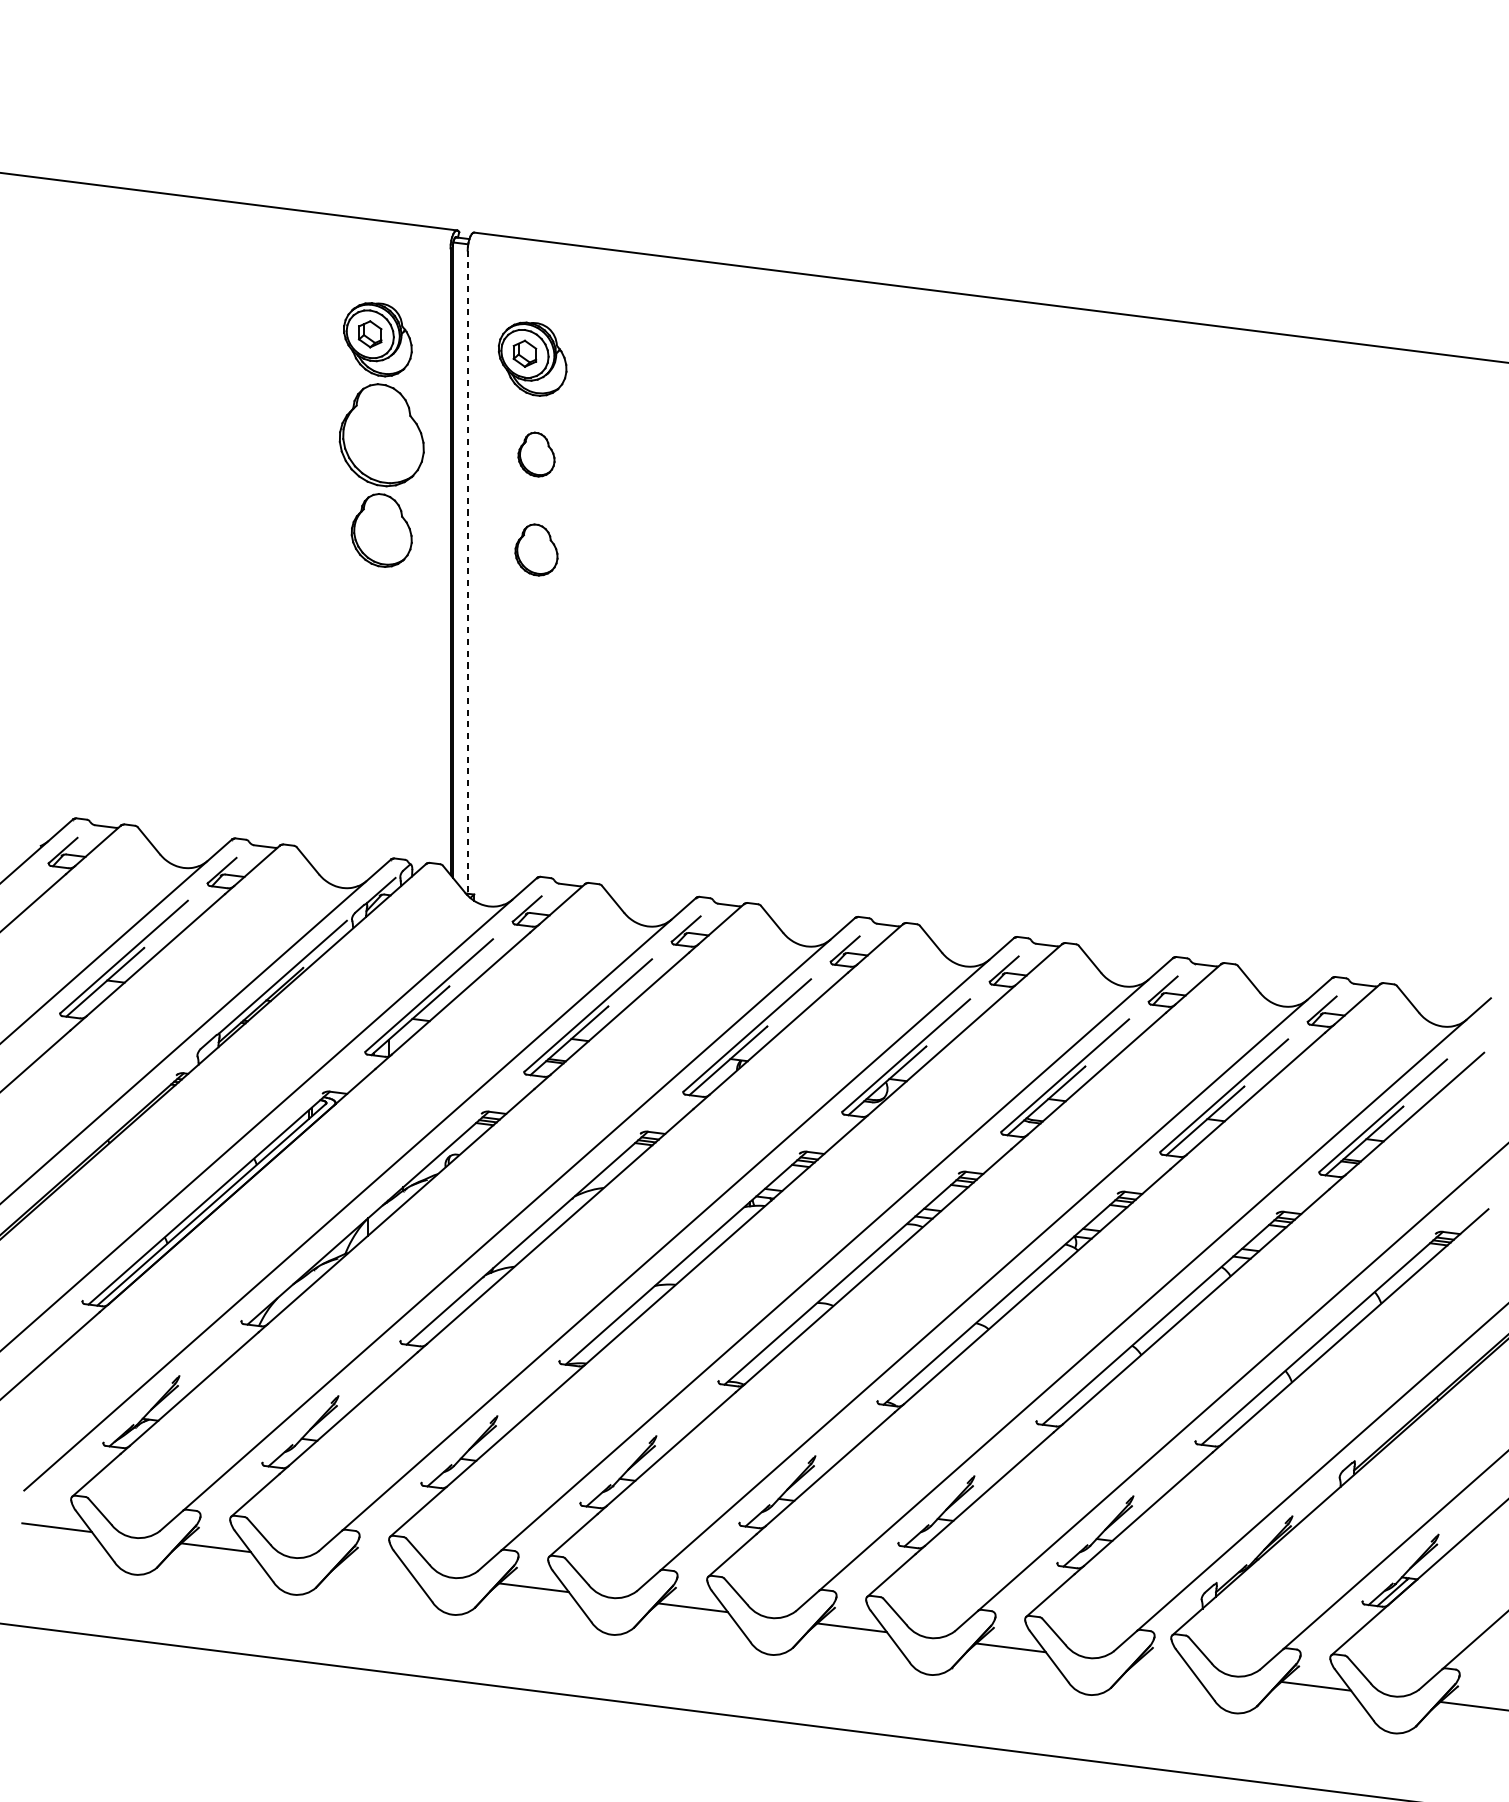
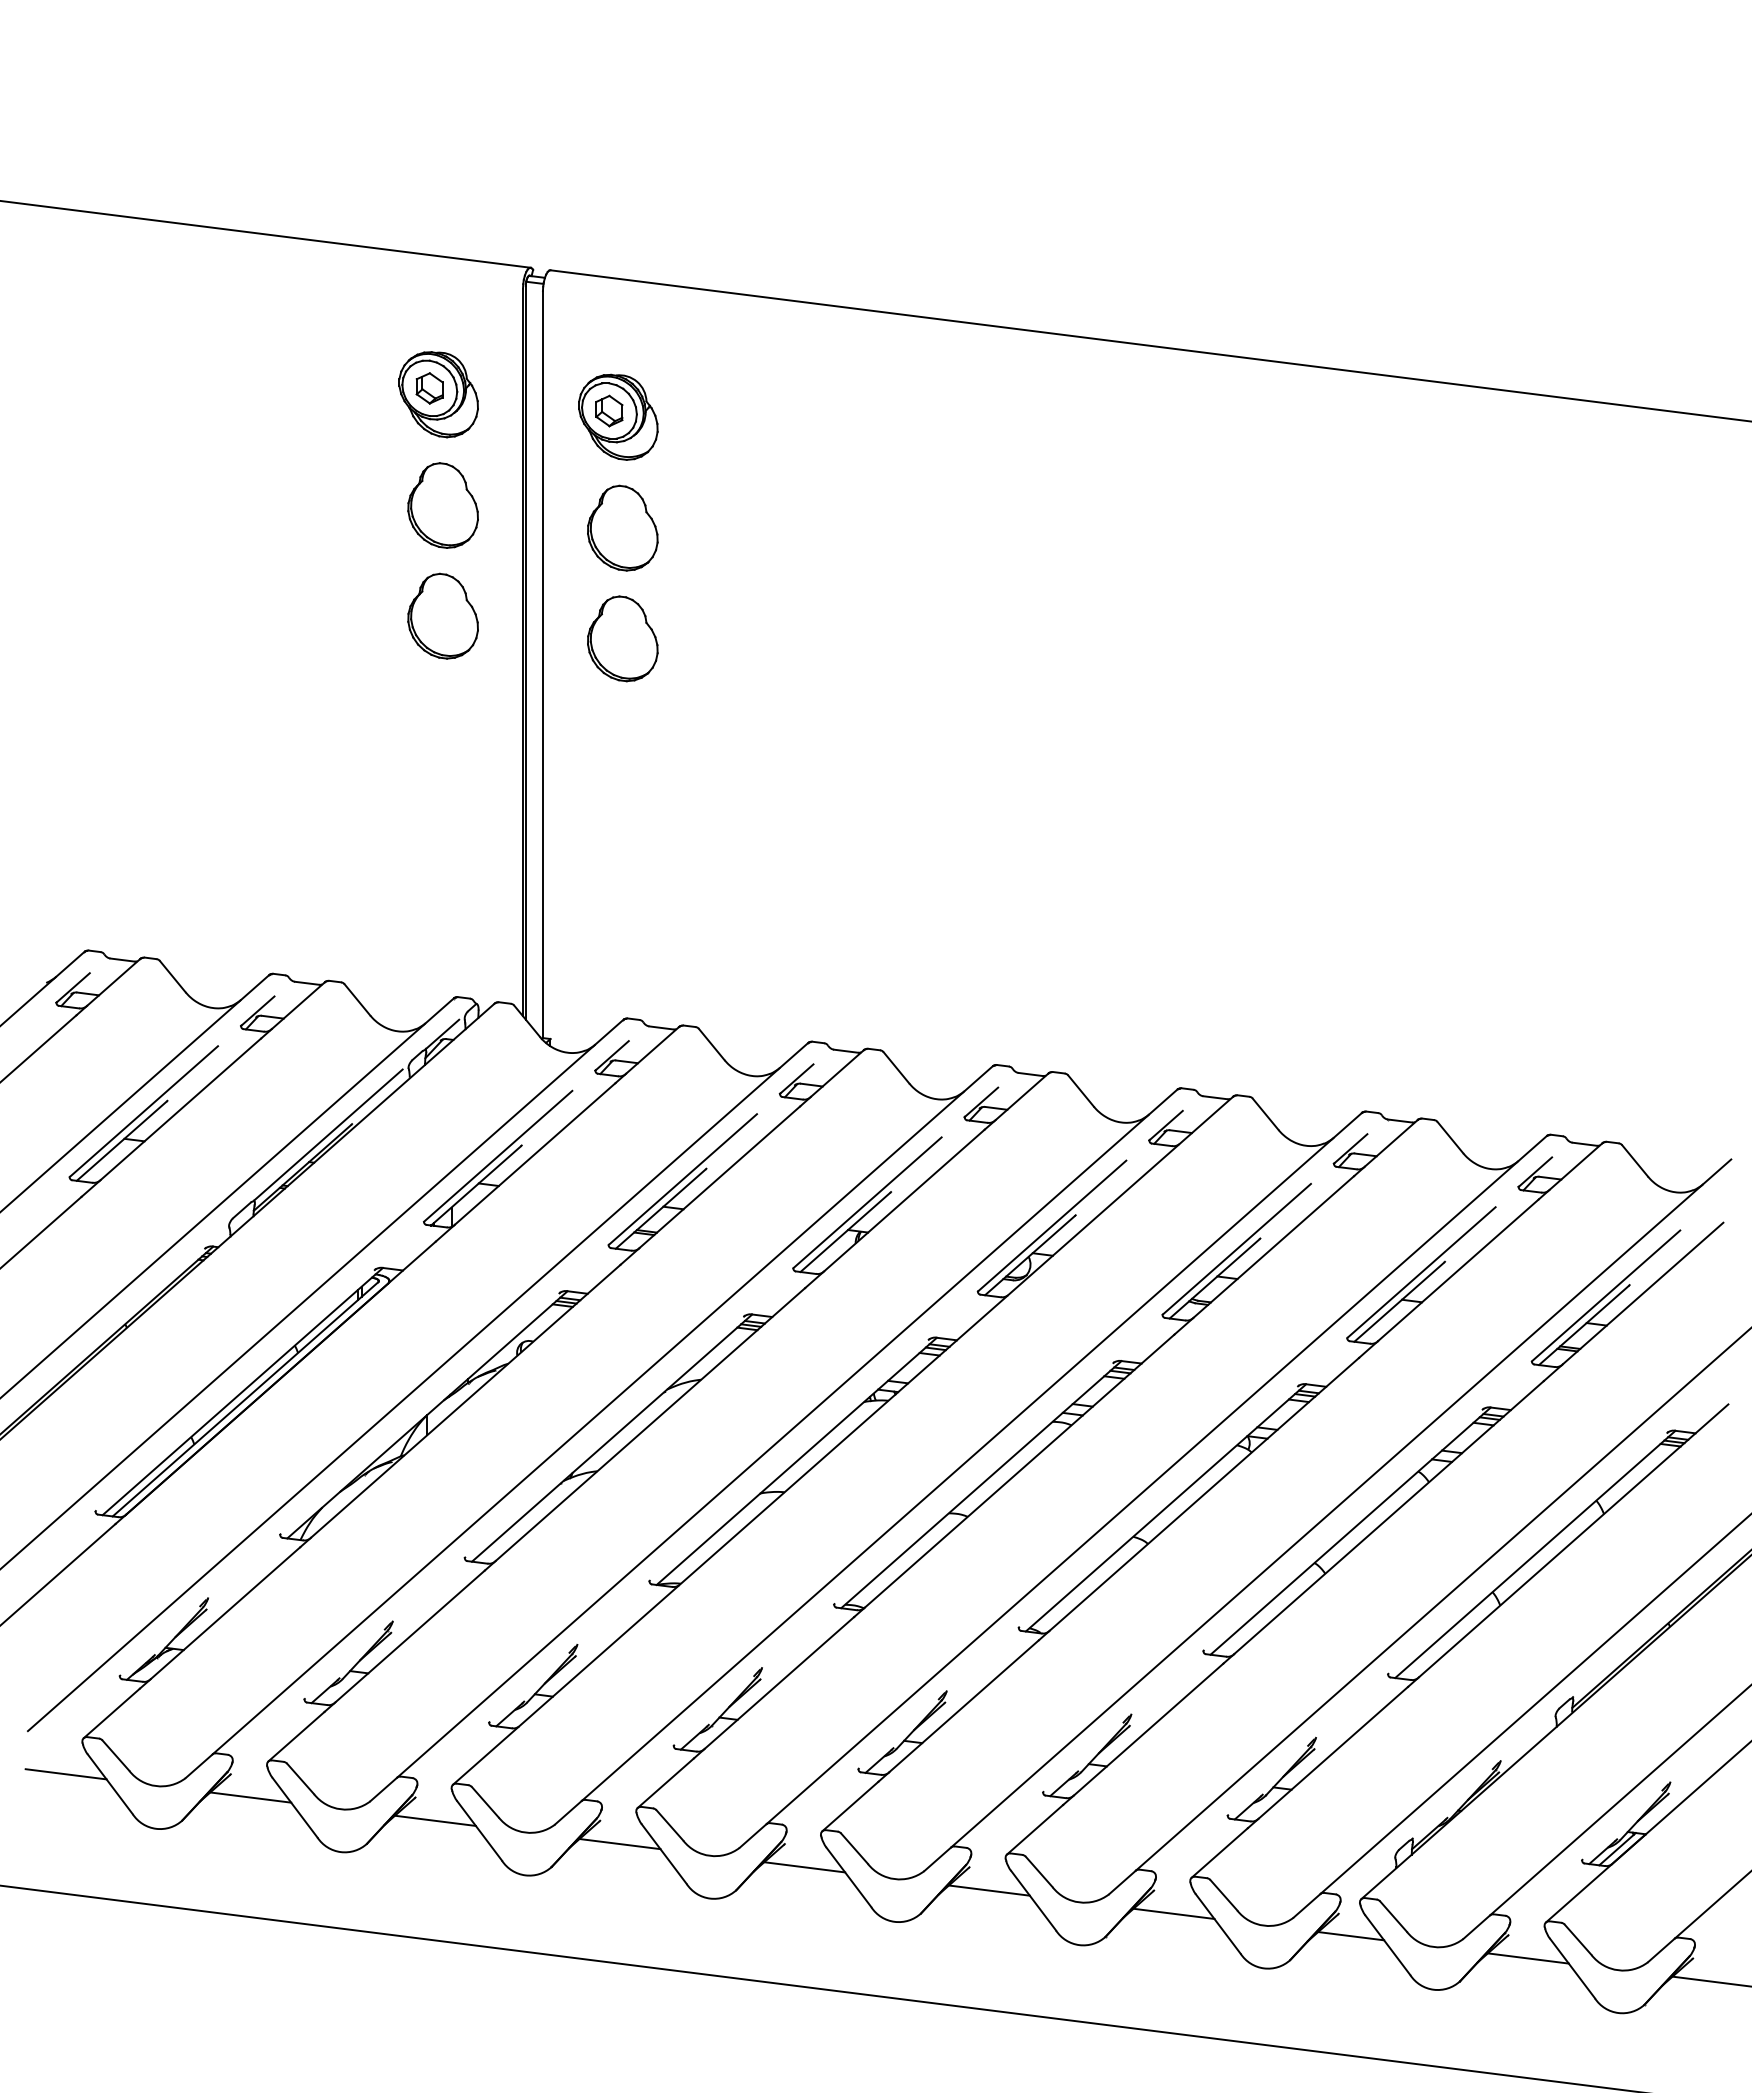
part: (381, 435) -> (442, 505), size x0.71
part: (536, 454) -> (622, 527), size x1.67
part: (536, 549) -> (622, 638), size x1.43
line: (467, 572) -> (542, 665), dashed -> solid
line: (374, 1567) -> (434, 1820), added
line: (1163, 1667) -> (1351, 1936), added

